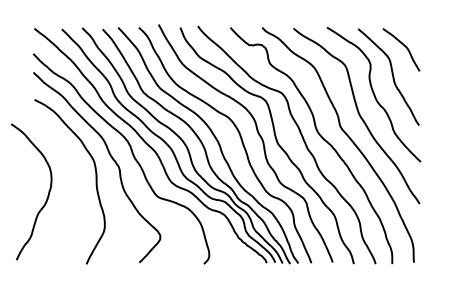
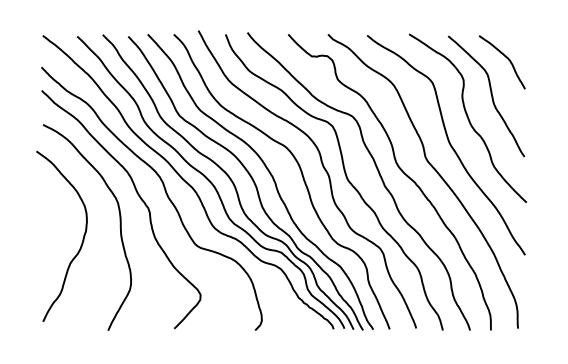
curve: (47, 195) -> (81, 240), moved

